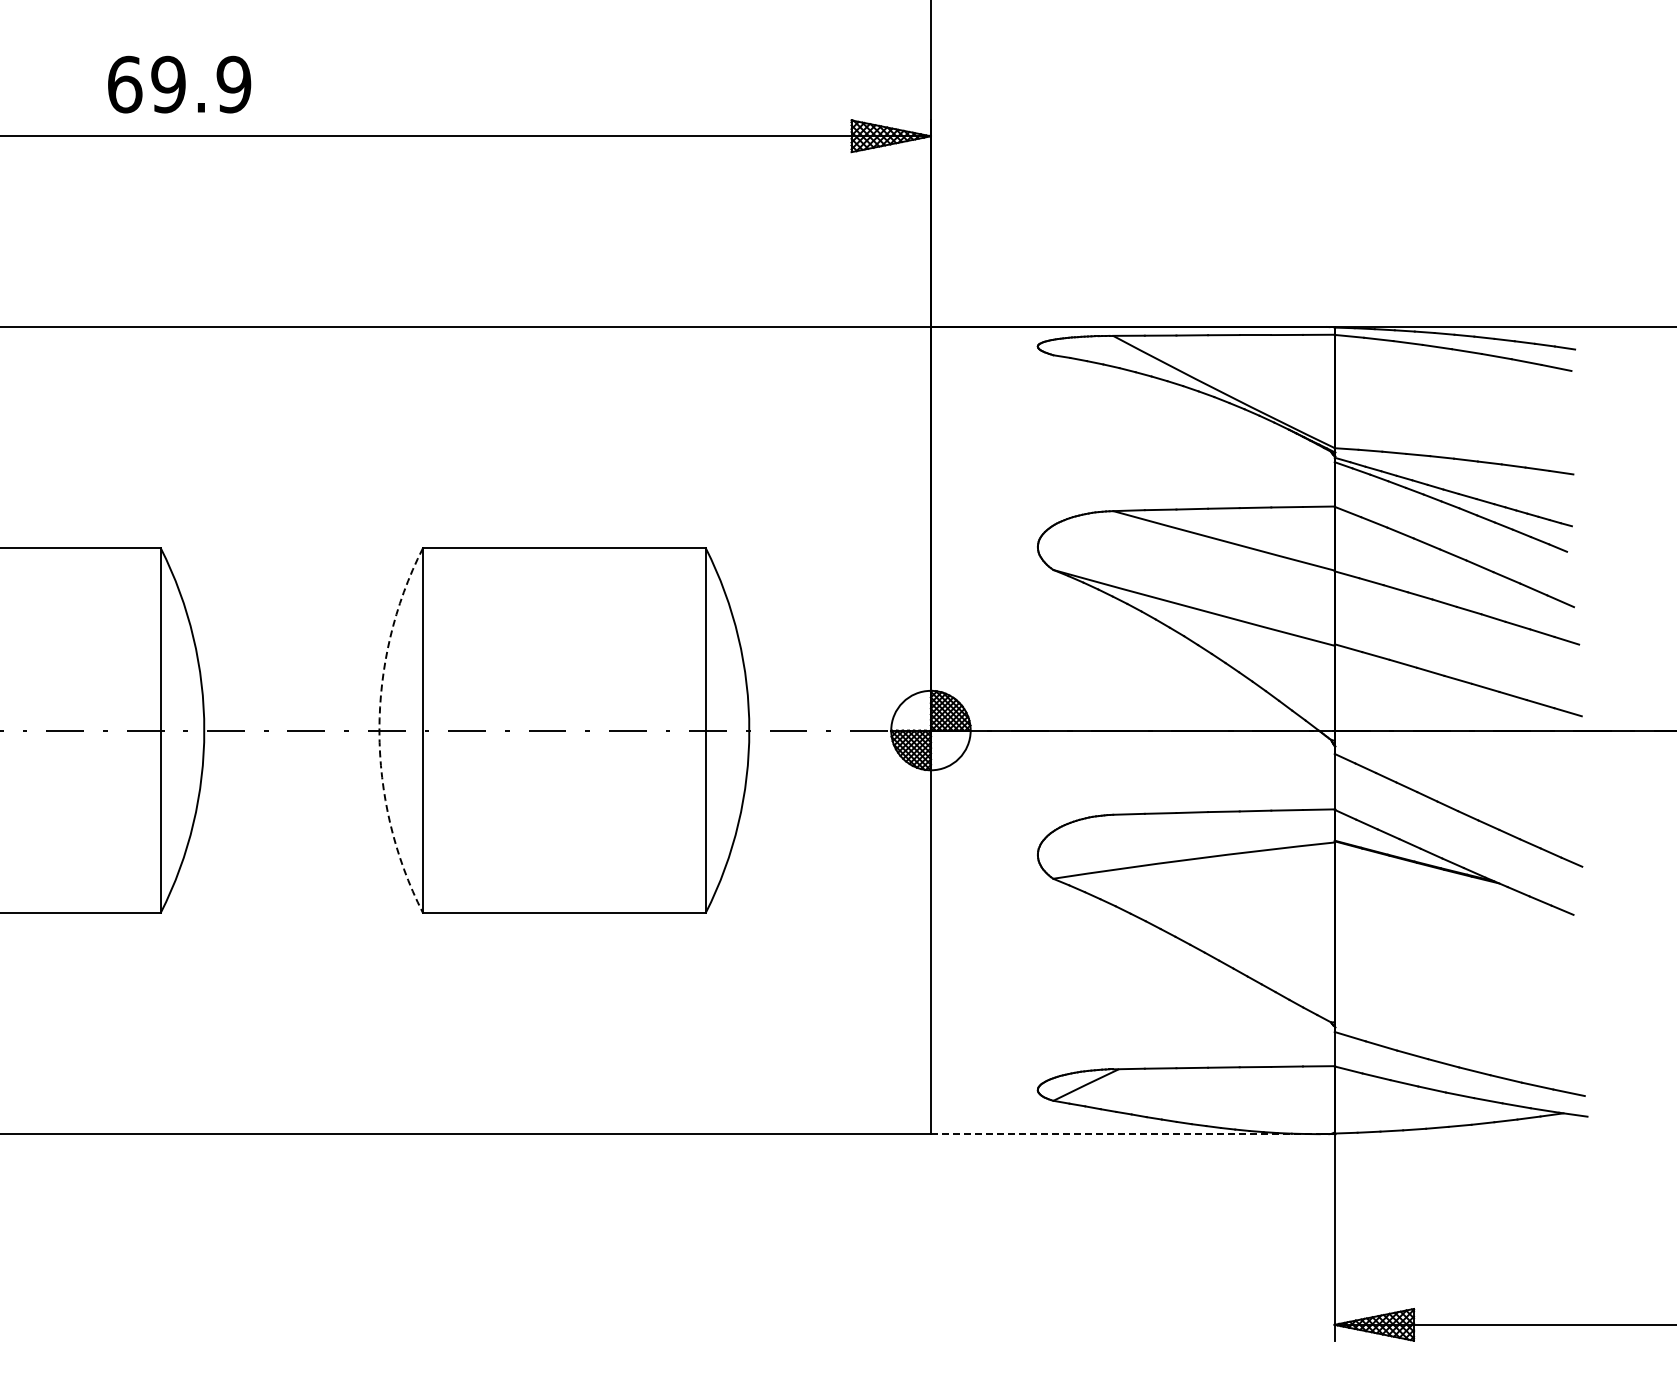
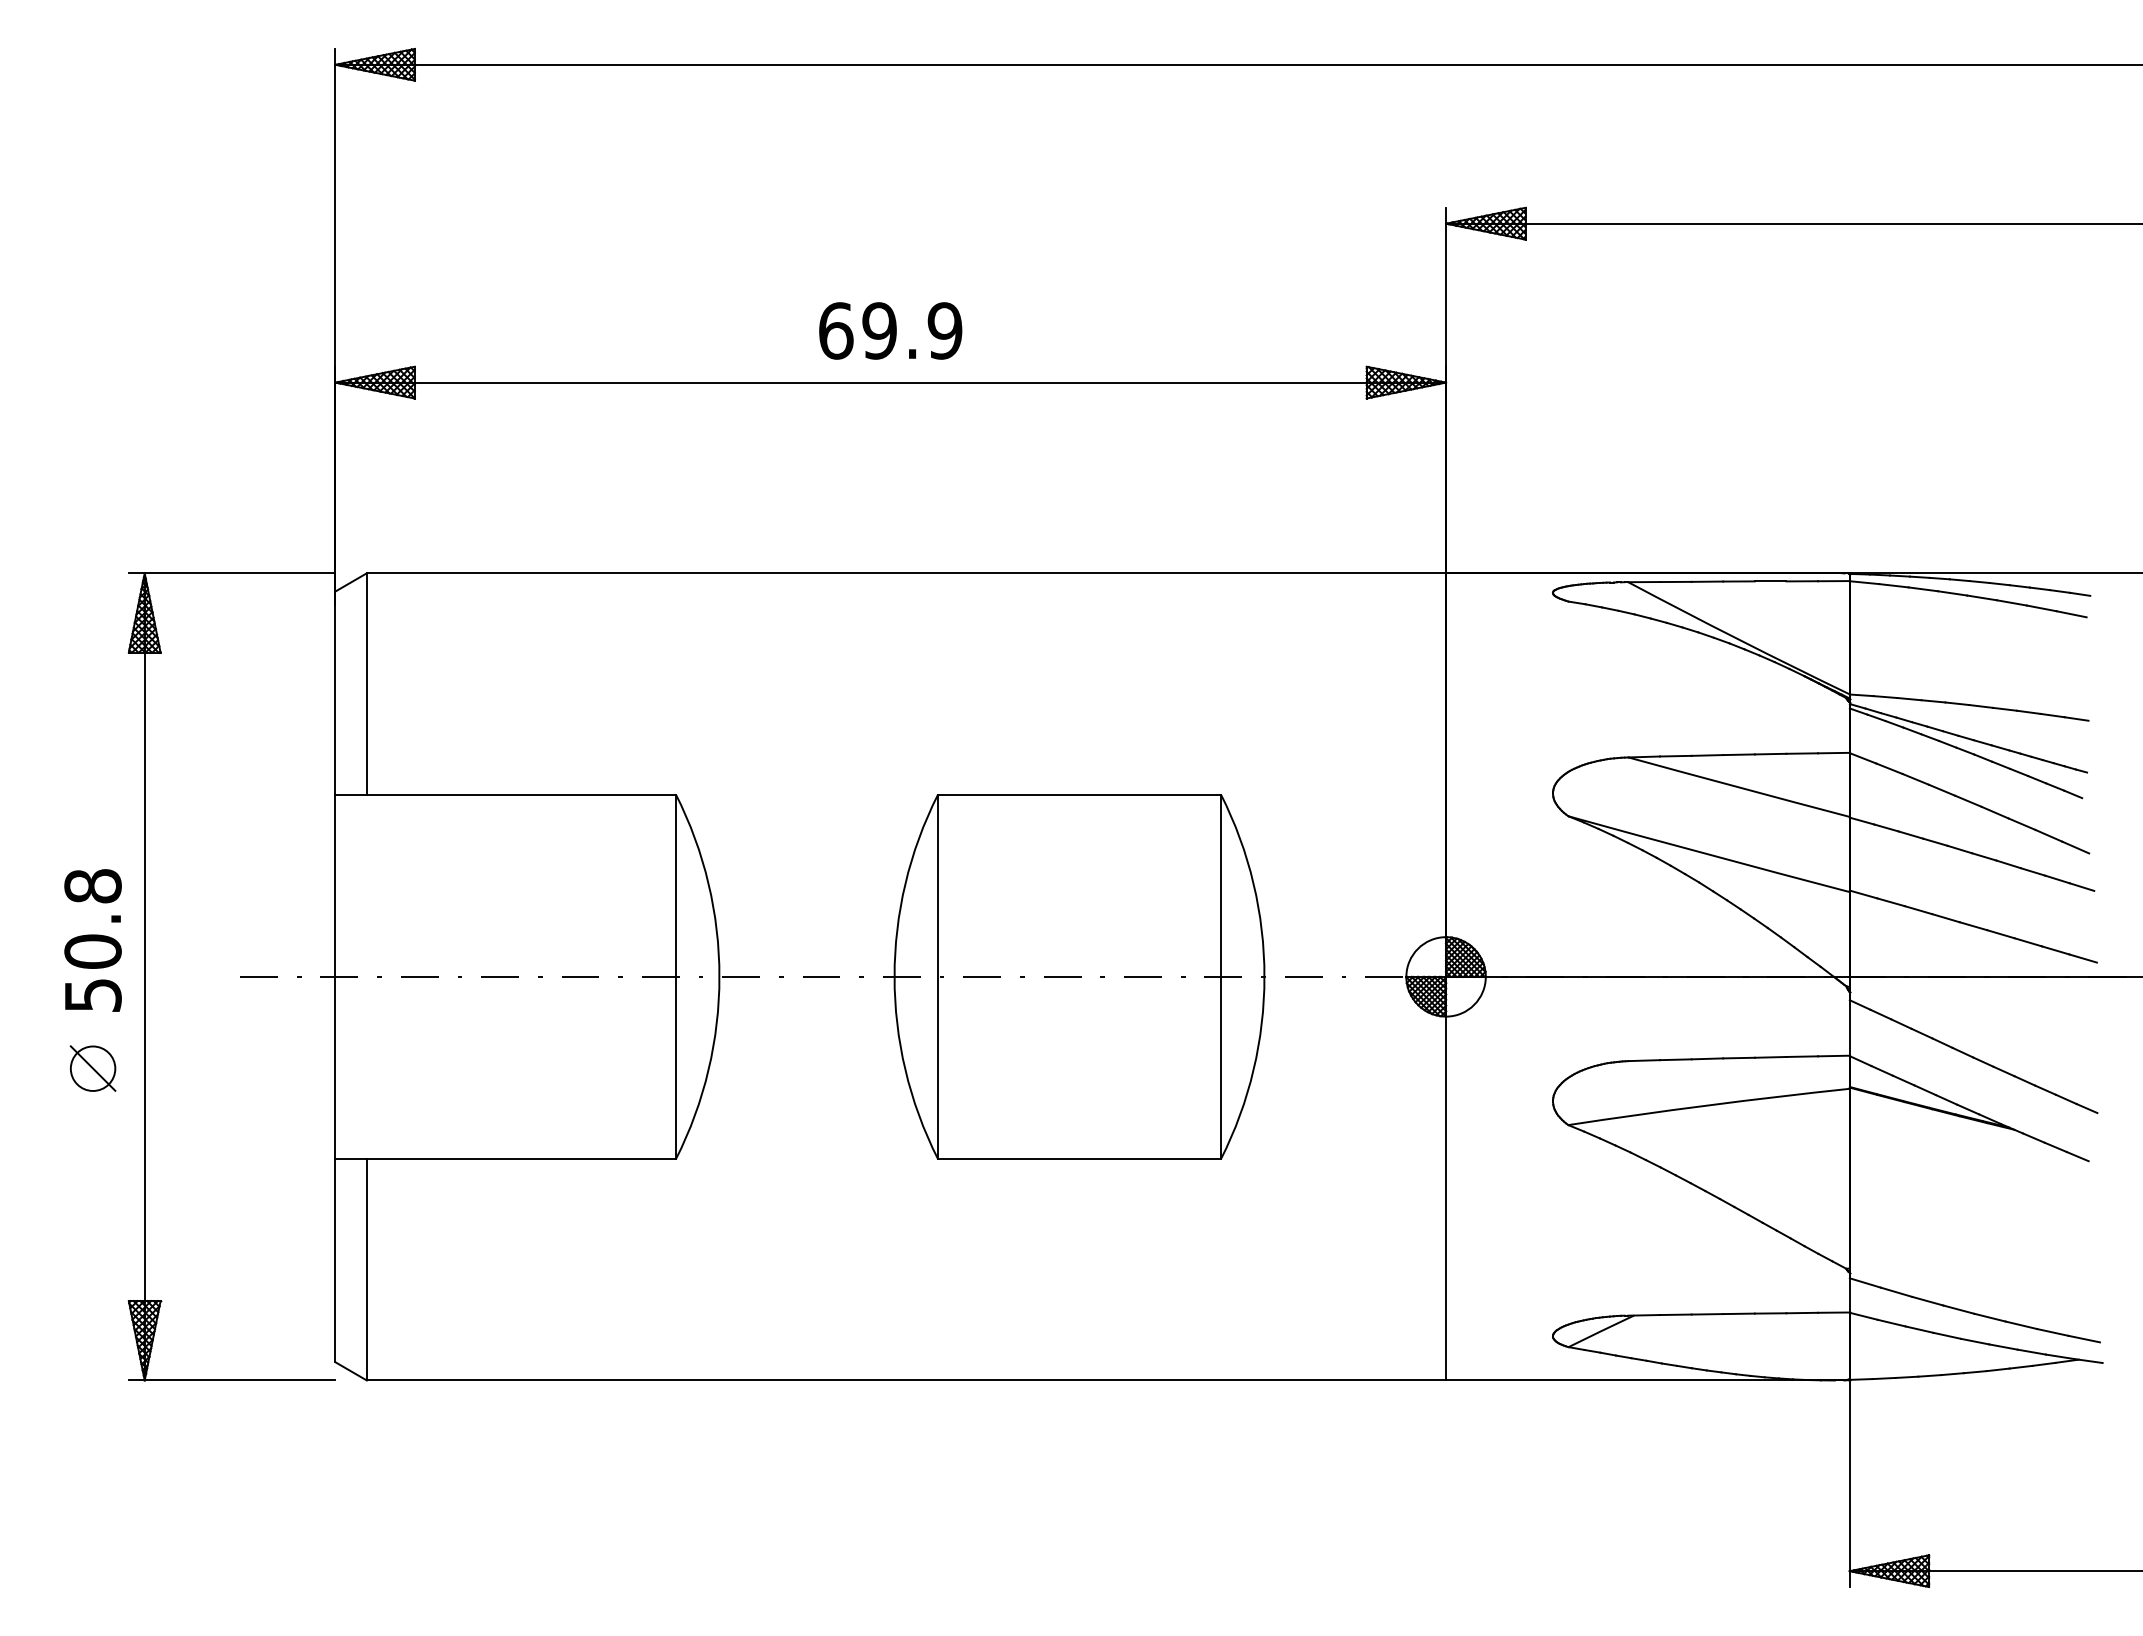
text: (179, 84) -> (890, 330), moved
arc: (379, 730) -> (894, 976), dashed -> solid
line: (1125, 1134) -> (1640, 1380), dashed -> solid

